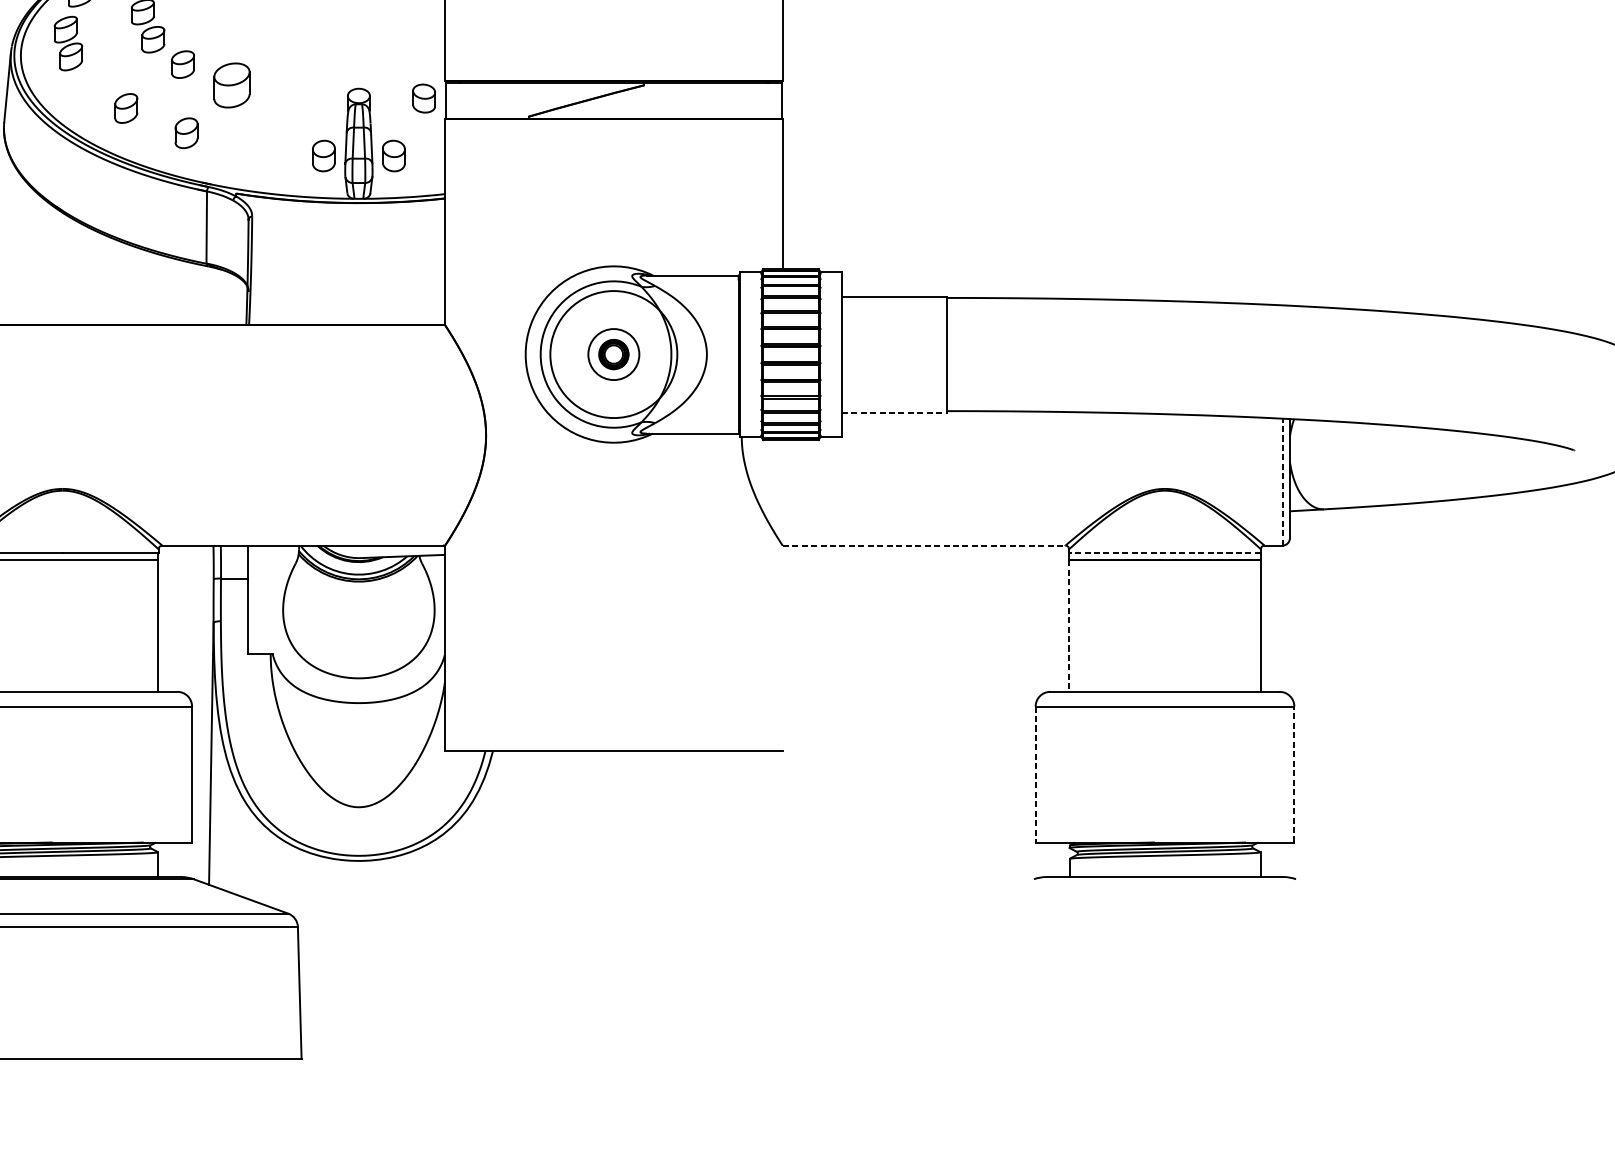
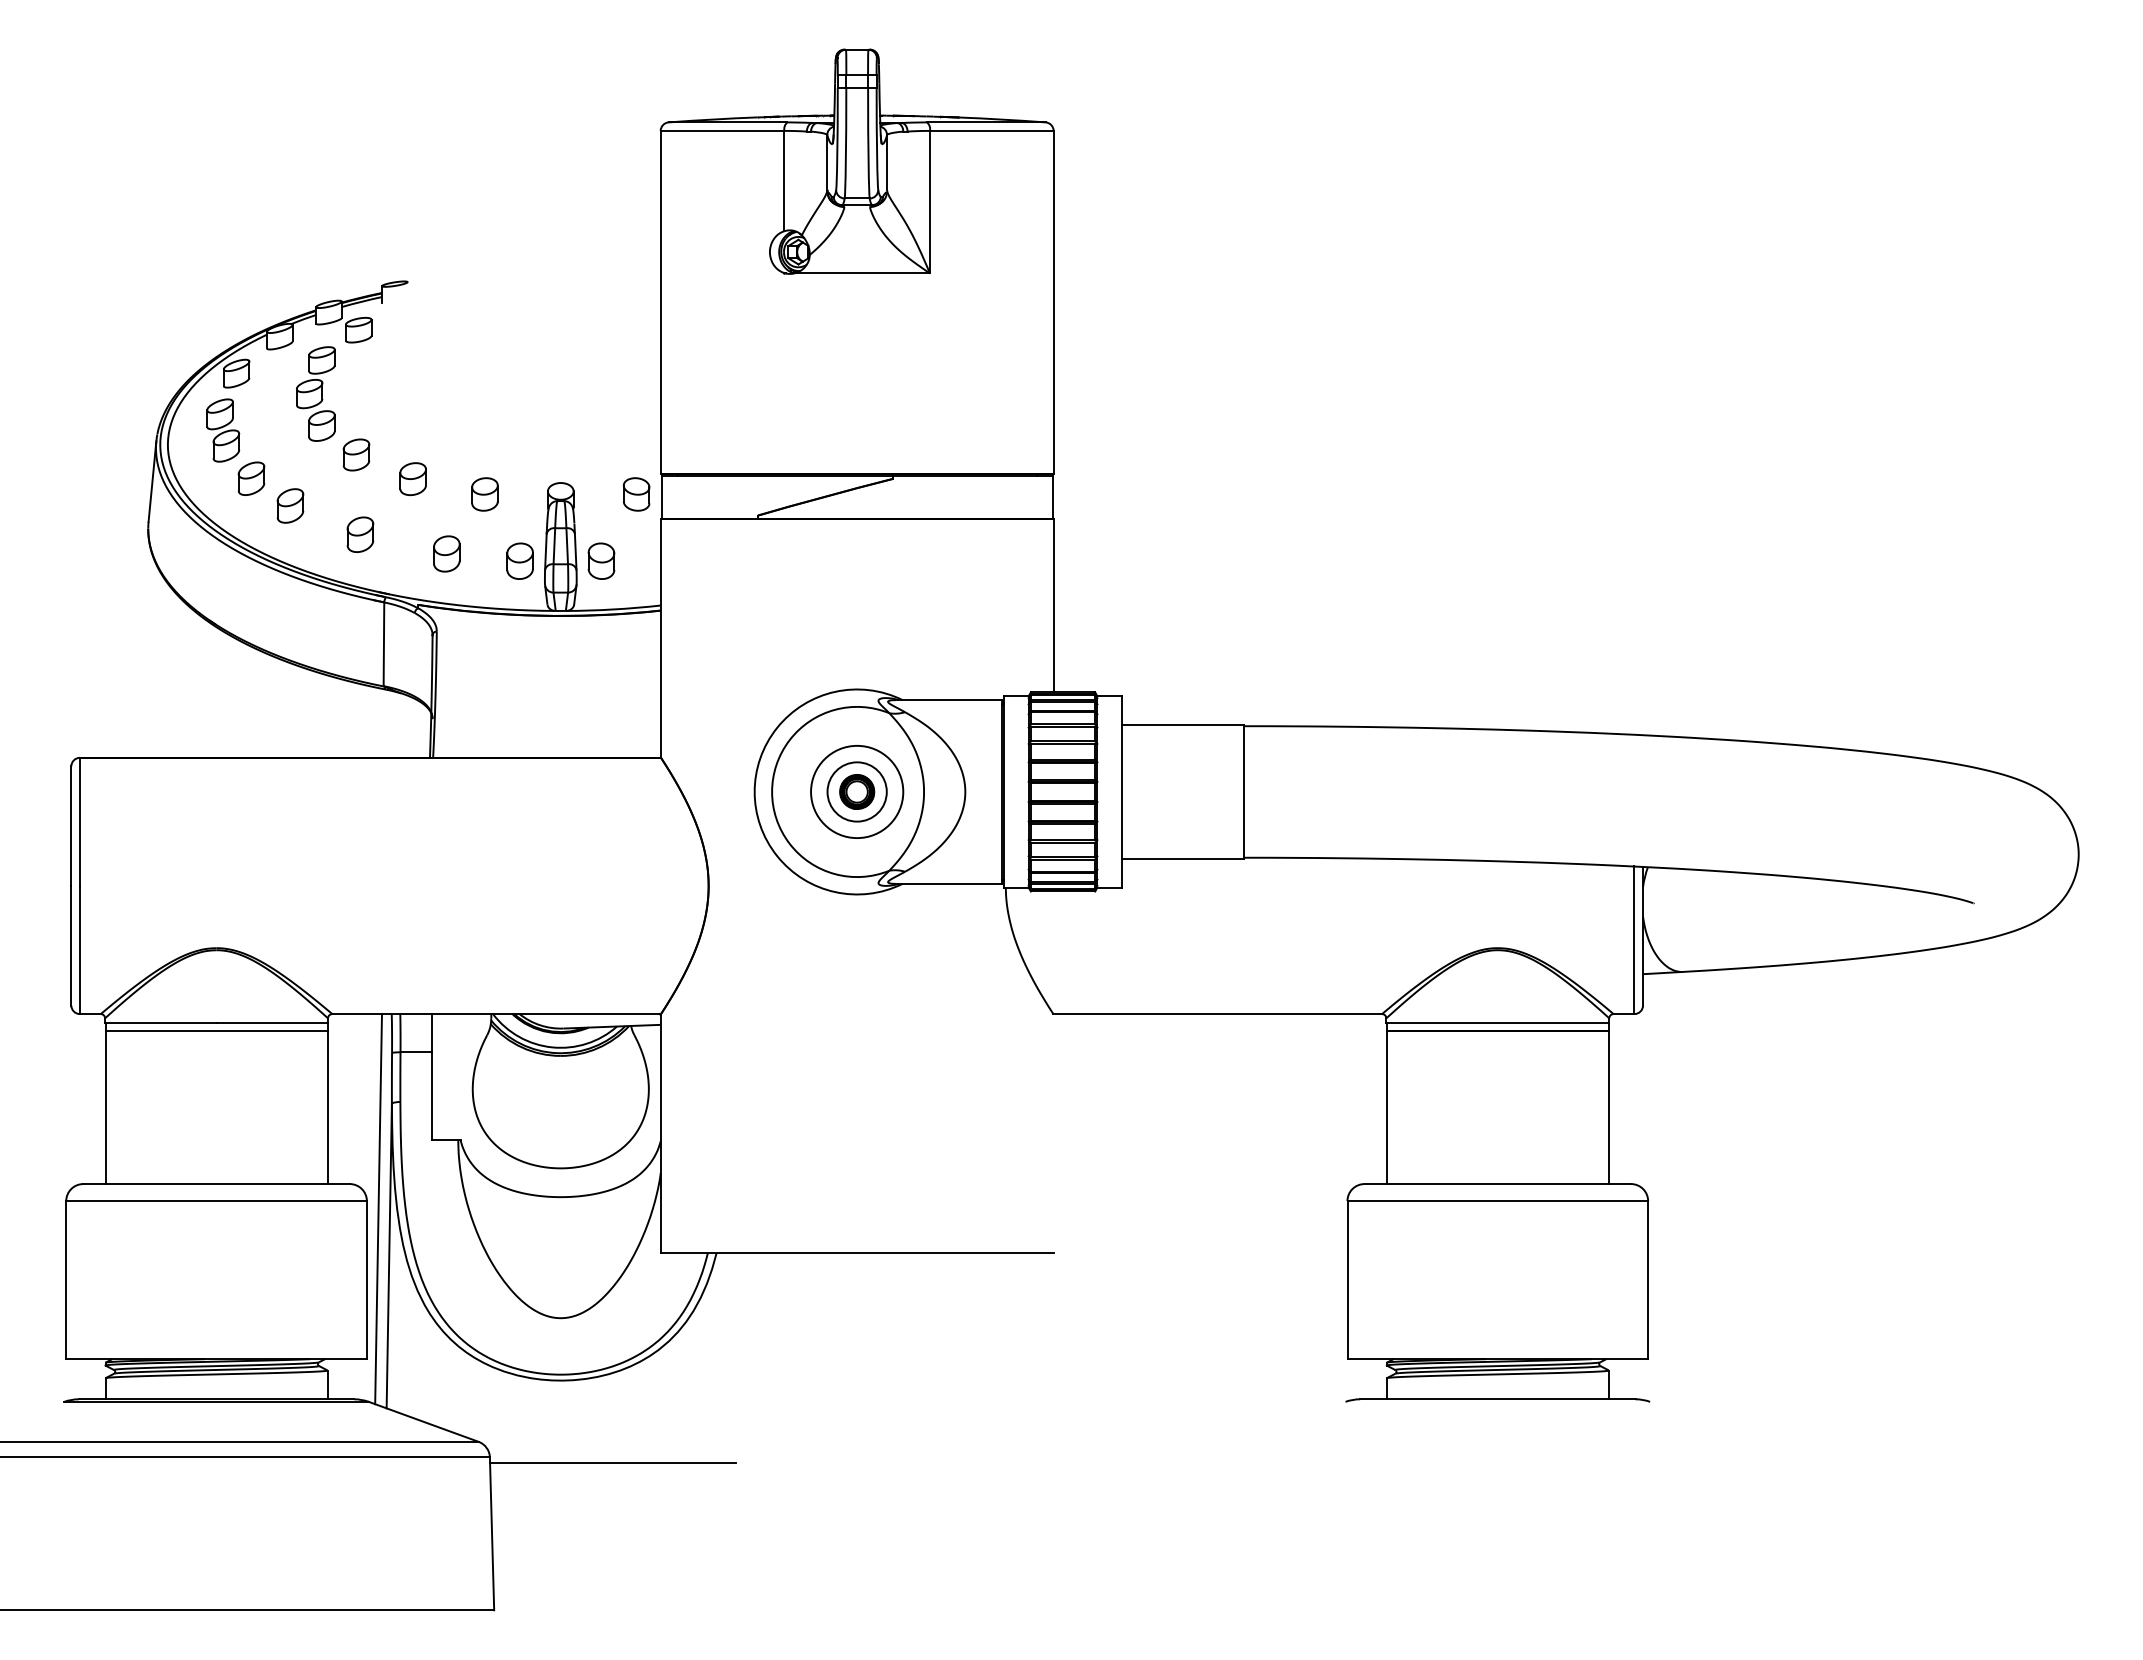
part: (92, 84) -> (251, 478), added
part: (231, 84) -> (412, 478), size x0.62
part: (293, 98) -> (484, 494), added
part: (260, 149) -> (446, 553), added
circle: (614, 354) -> (857, 791), size x0.62
line: (894, 412) -> (1183, 859), dashed -> solid
line: (1282, 482) -> (1634, 940), dashed -> solid
line: (924, 545) -> (1218, 1014), dashed -> solid
line: (1164, 552) -> (1497, 1022), dashed -> solid
line: (1069, 626) -> (1386, 1108), dashed -> solid
line: (202, 713) -> (378, 1209), added
line: (1294, 773) -> (1648, 1279), dashed -> solid
line: (1035, 774) -> (1347, 1280), dashed -> solid
line: (403, 931) -> (612, 1462), added

